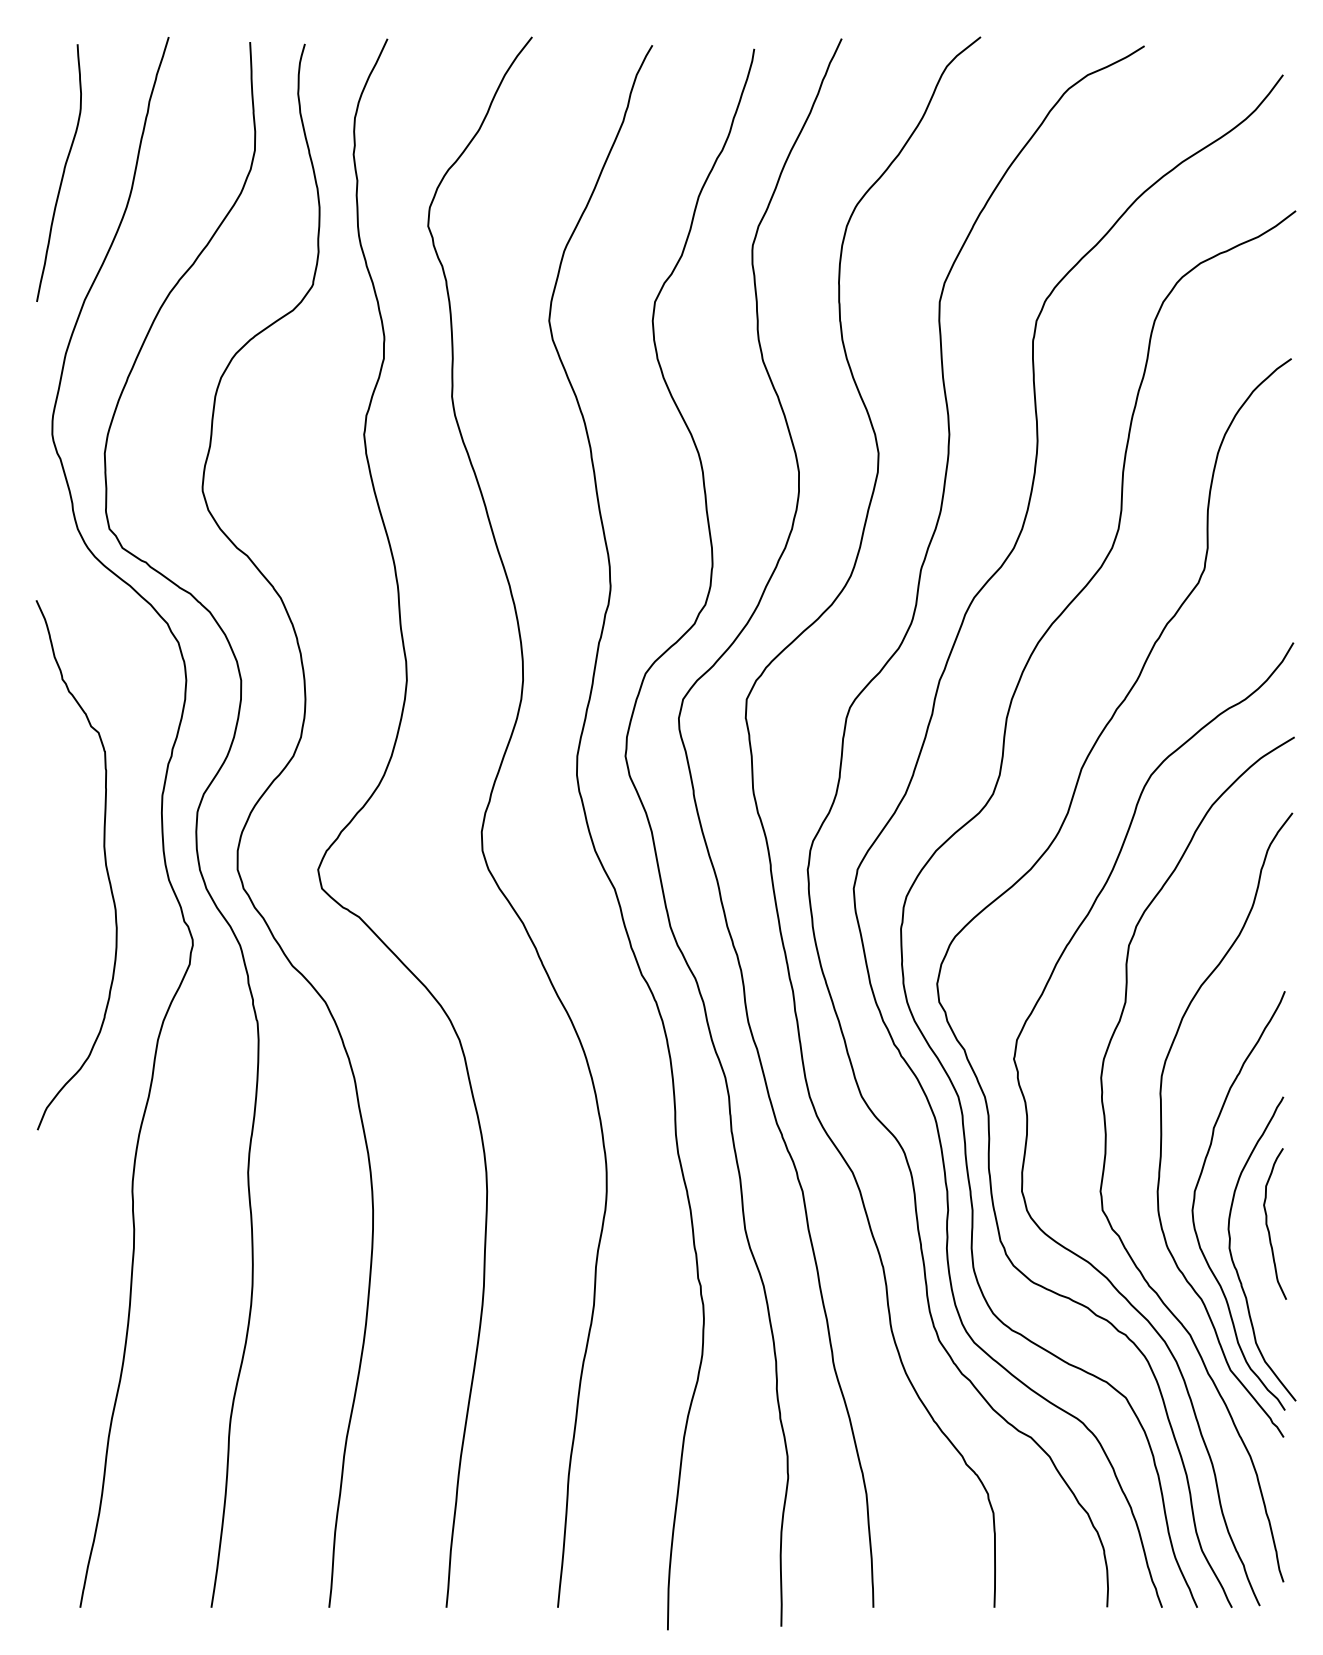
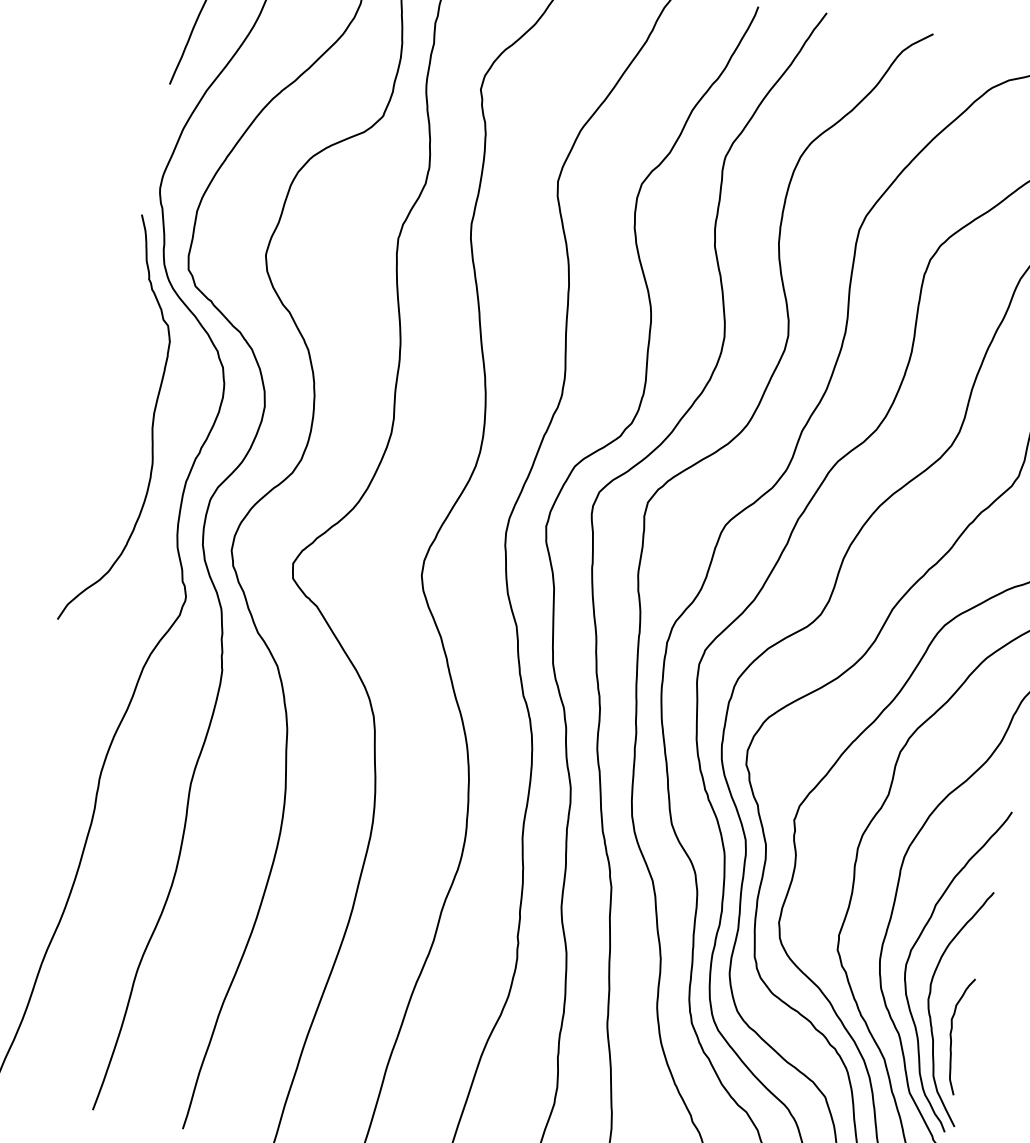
curve: (104, 861) -> (151, 425), moved
curve: (1268, 1226) -> (951, 1036), moved

